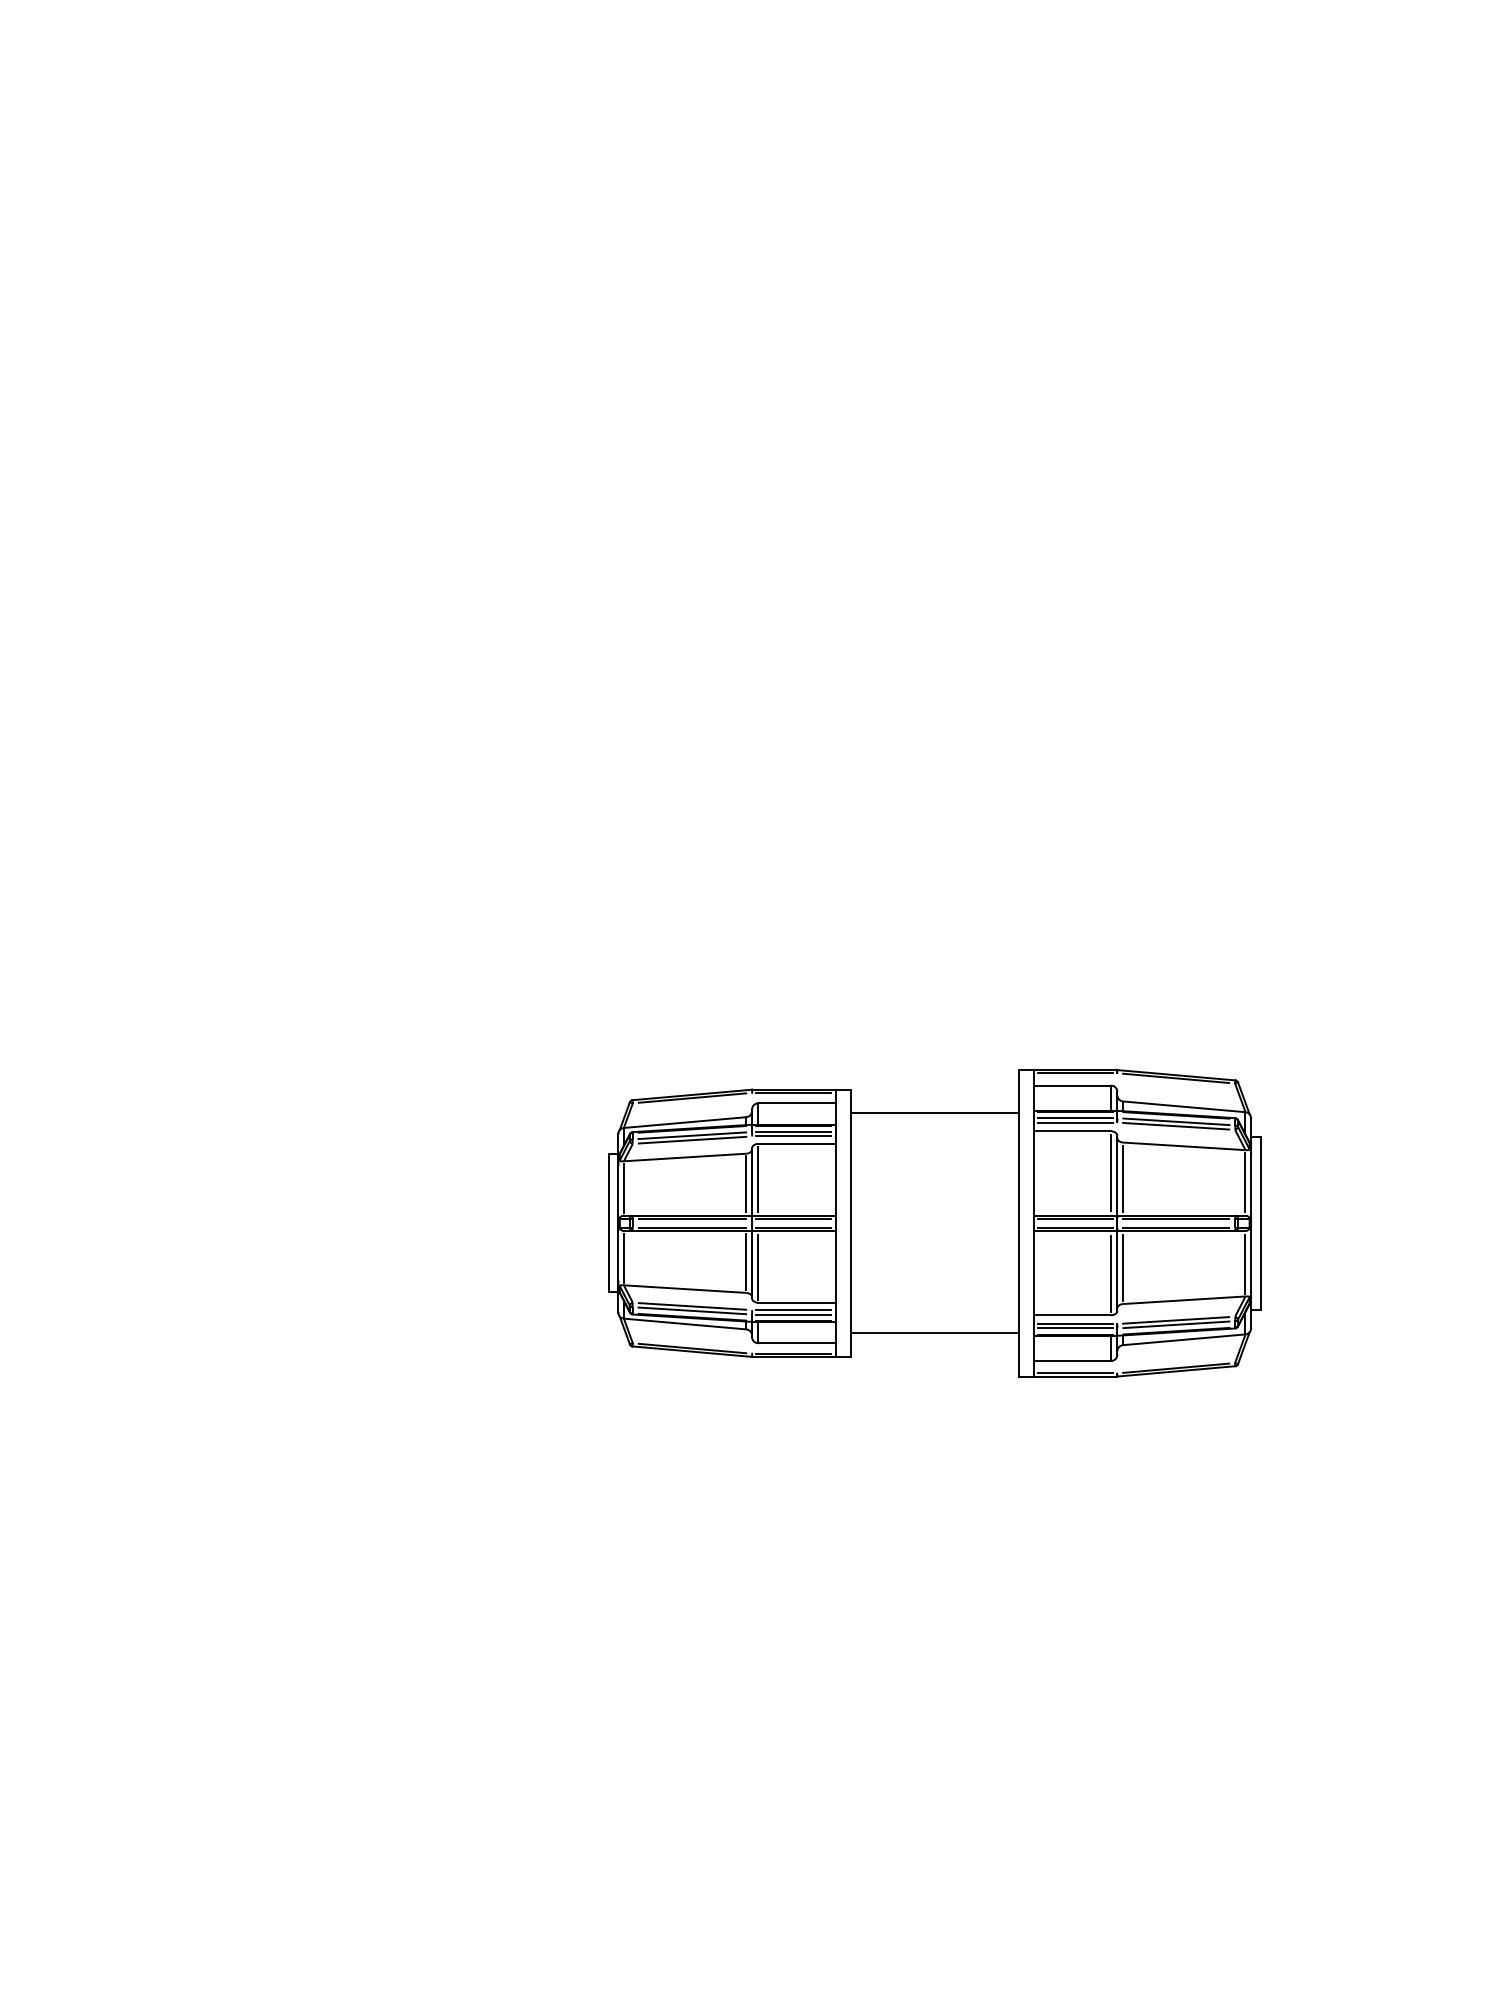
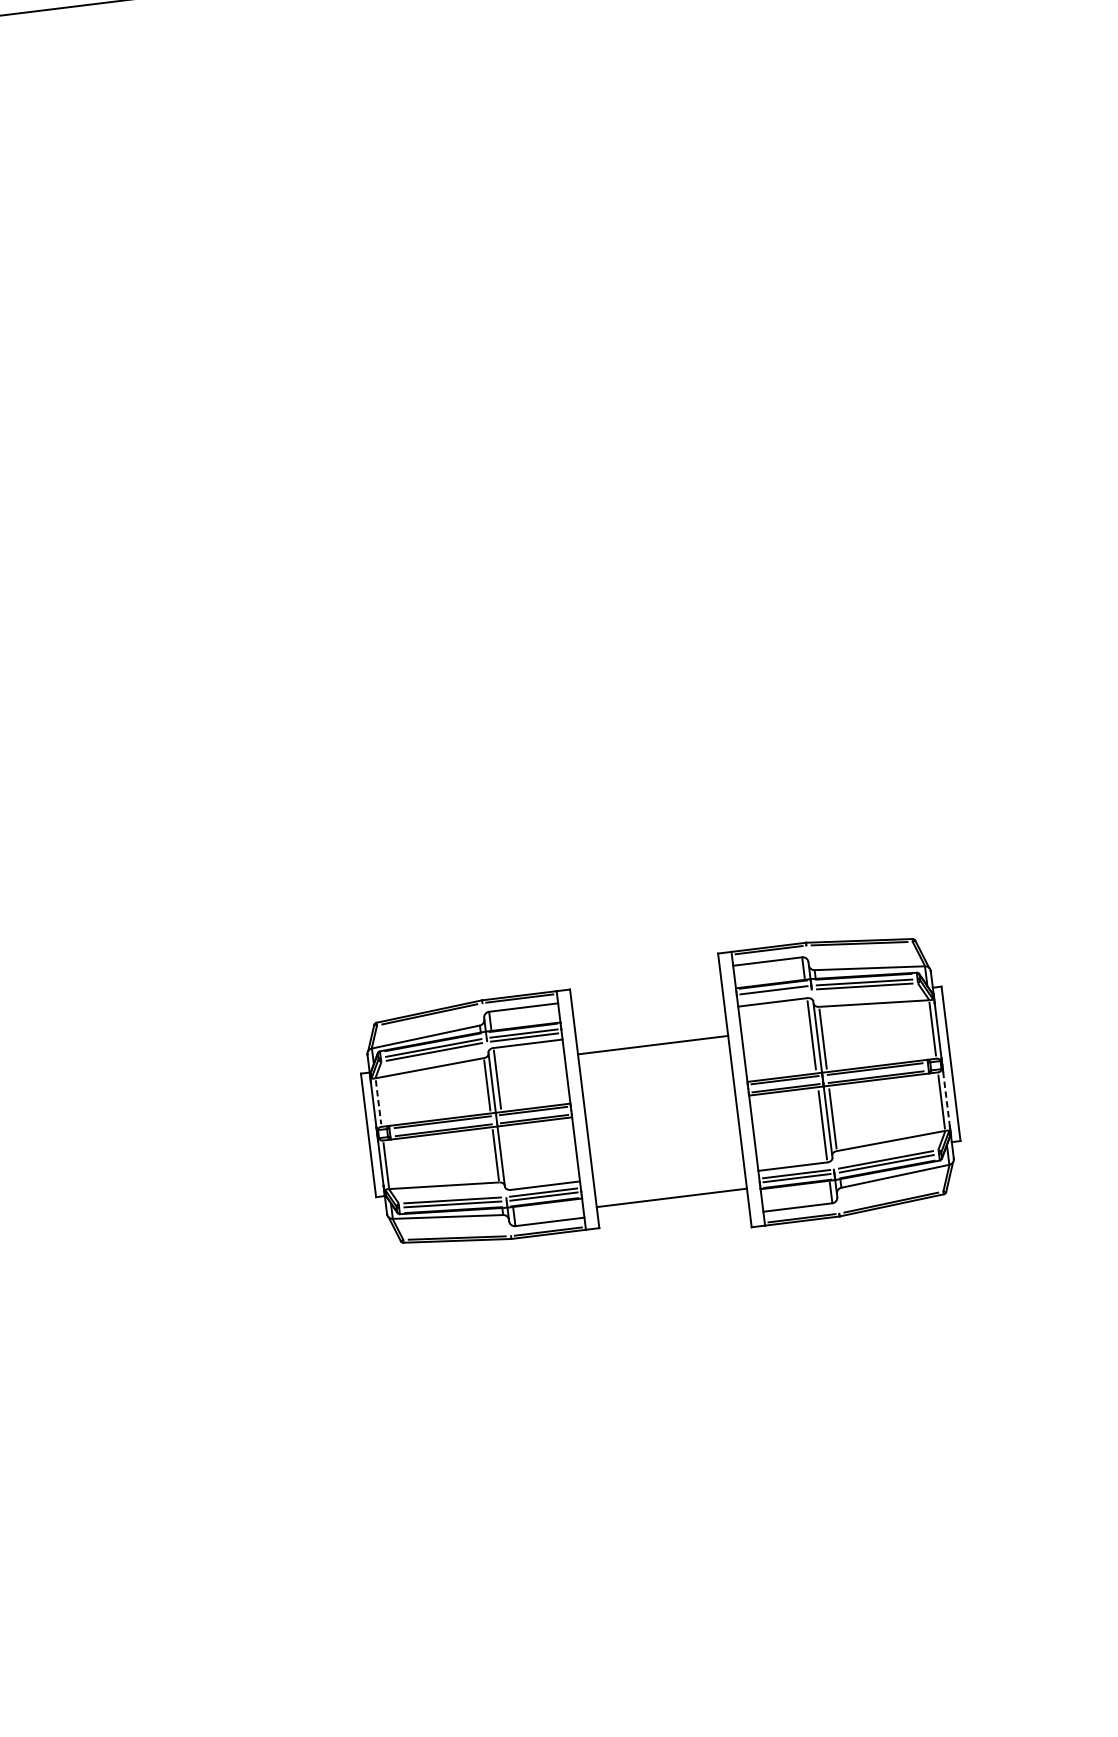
line: (934, 1113) -> (652, 1045), moved
line: (1075, 1122) -> (774, 994), removed
line: (624, 1188) -> (378, 1102), solid -> dashed
line: (1251, 1261) -> (946, 1099), solid -> dashed
line: (758, 1266) -> (507, 1157), removed

